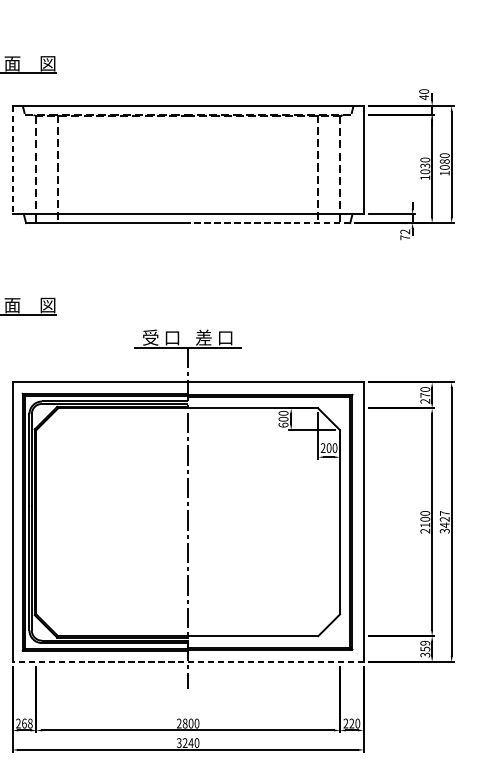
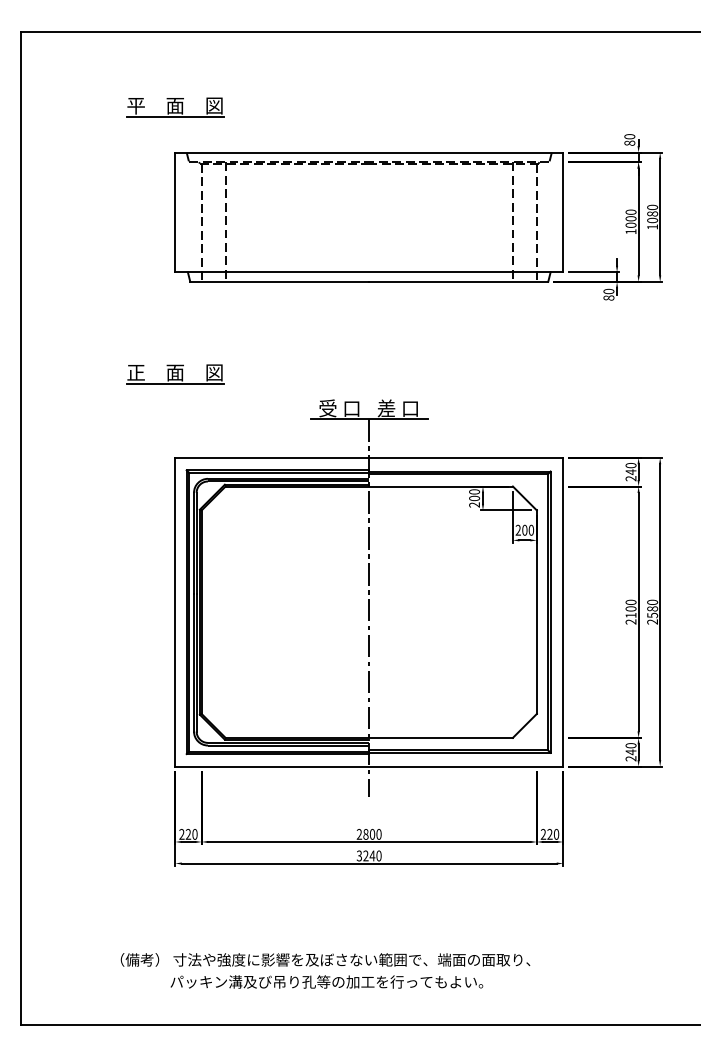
text: (423, 97) -> (629, 143), 40 -> 80
line: (12, 160) -> (175, 212), dashed -> solid
text: (424, 165) -> (630, 218), 1030 -> 1000
line: (269, 222) -> (458, 281), dashed -> solid
text: (404, 234) -> (608, 294), 72 -> 80
text: (424, 394) -> (630, 471), 270 -> 240
text: (283, 424) -> (474, 504), 600 -> 200
text: (444, 521) -> (652, 611), 3427 -> 2580
text: (424, 649) -> (630, 752), 359 -> 240
line: (188, 662) -> (369, 766), dashed -> solid
text: (27, 723) -> (191, 834), 268 -> 220

